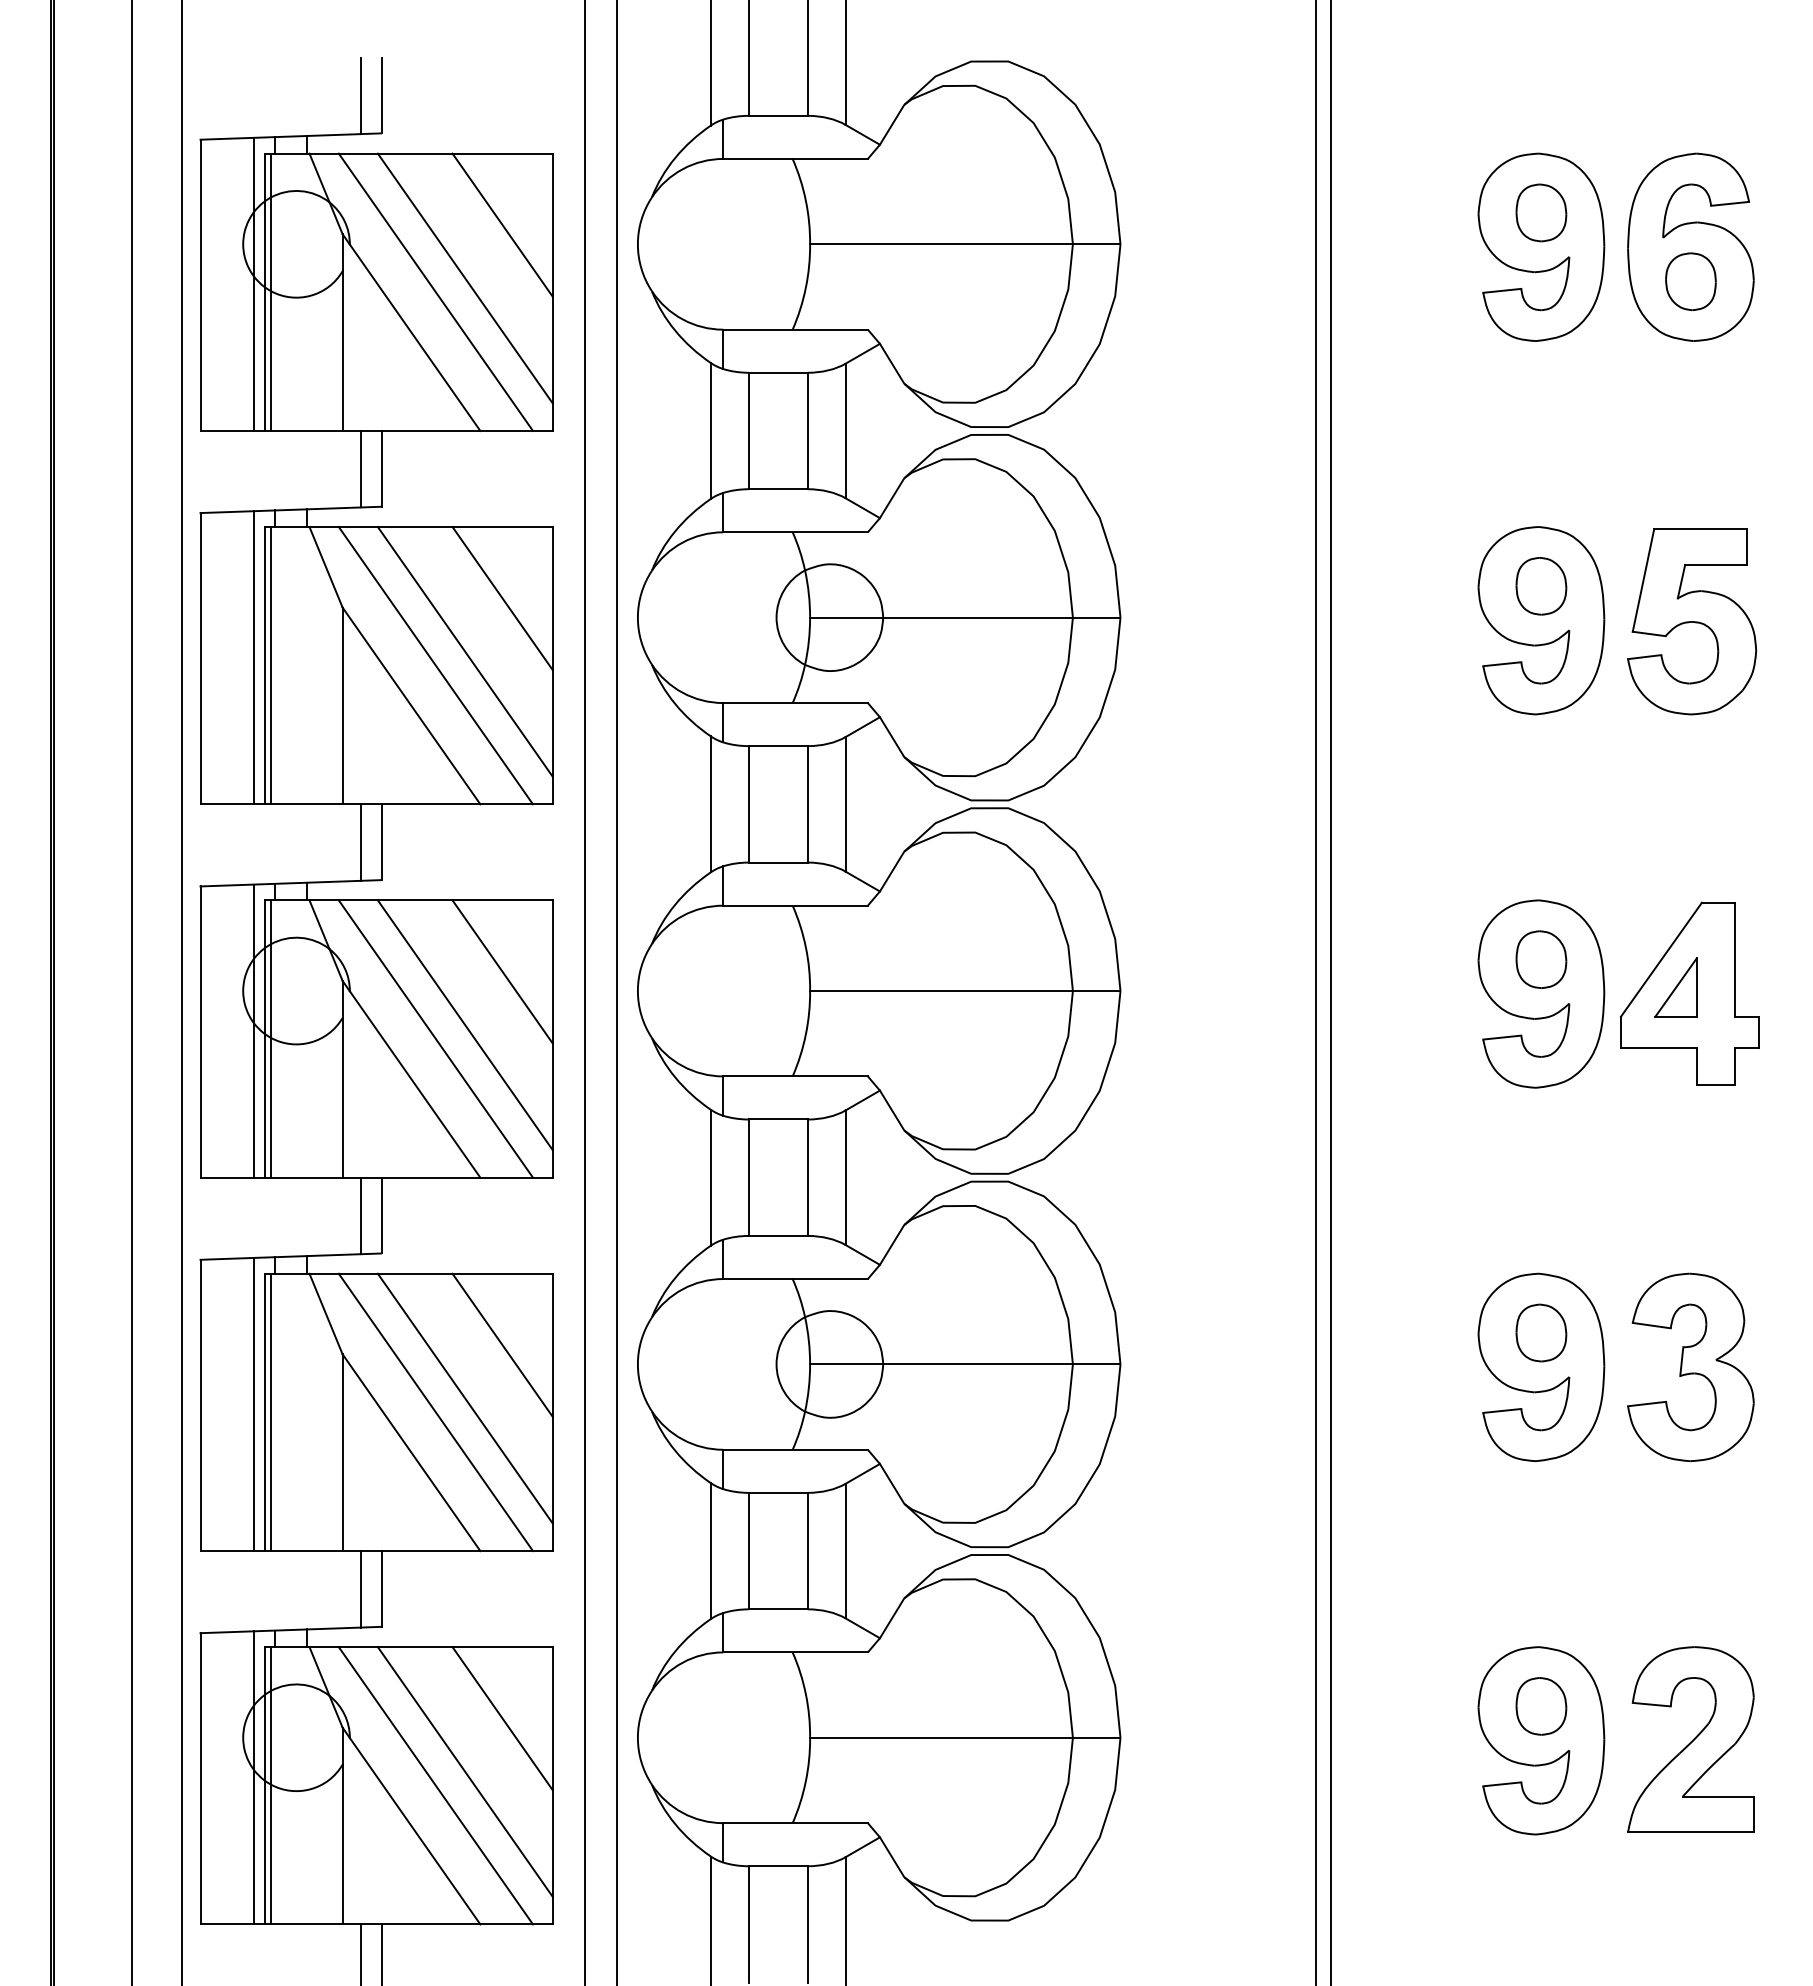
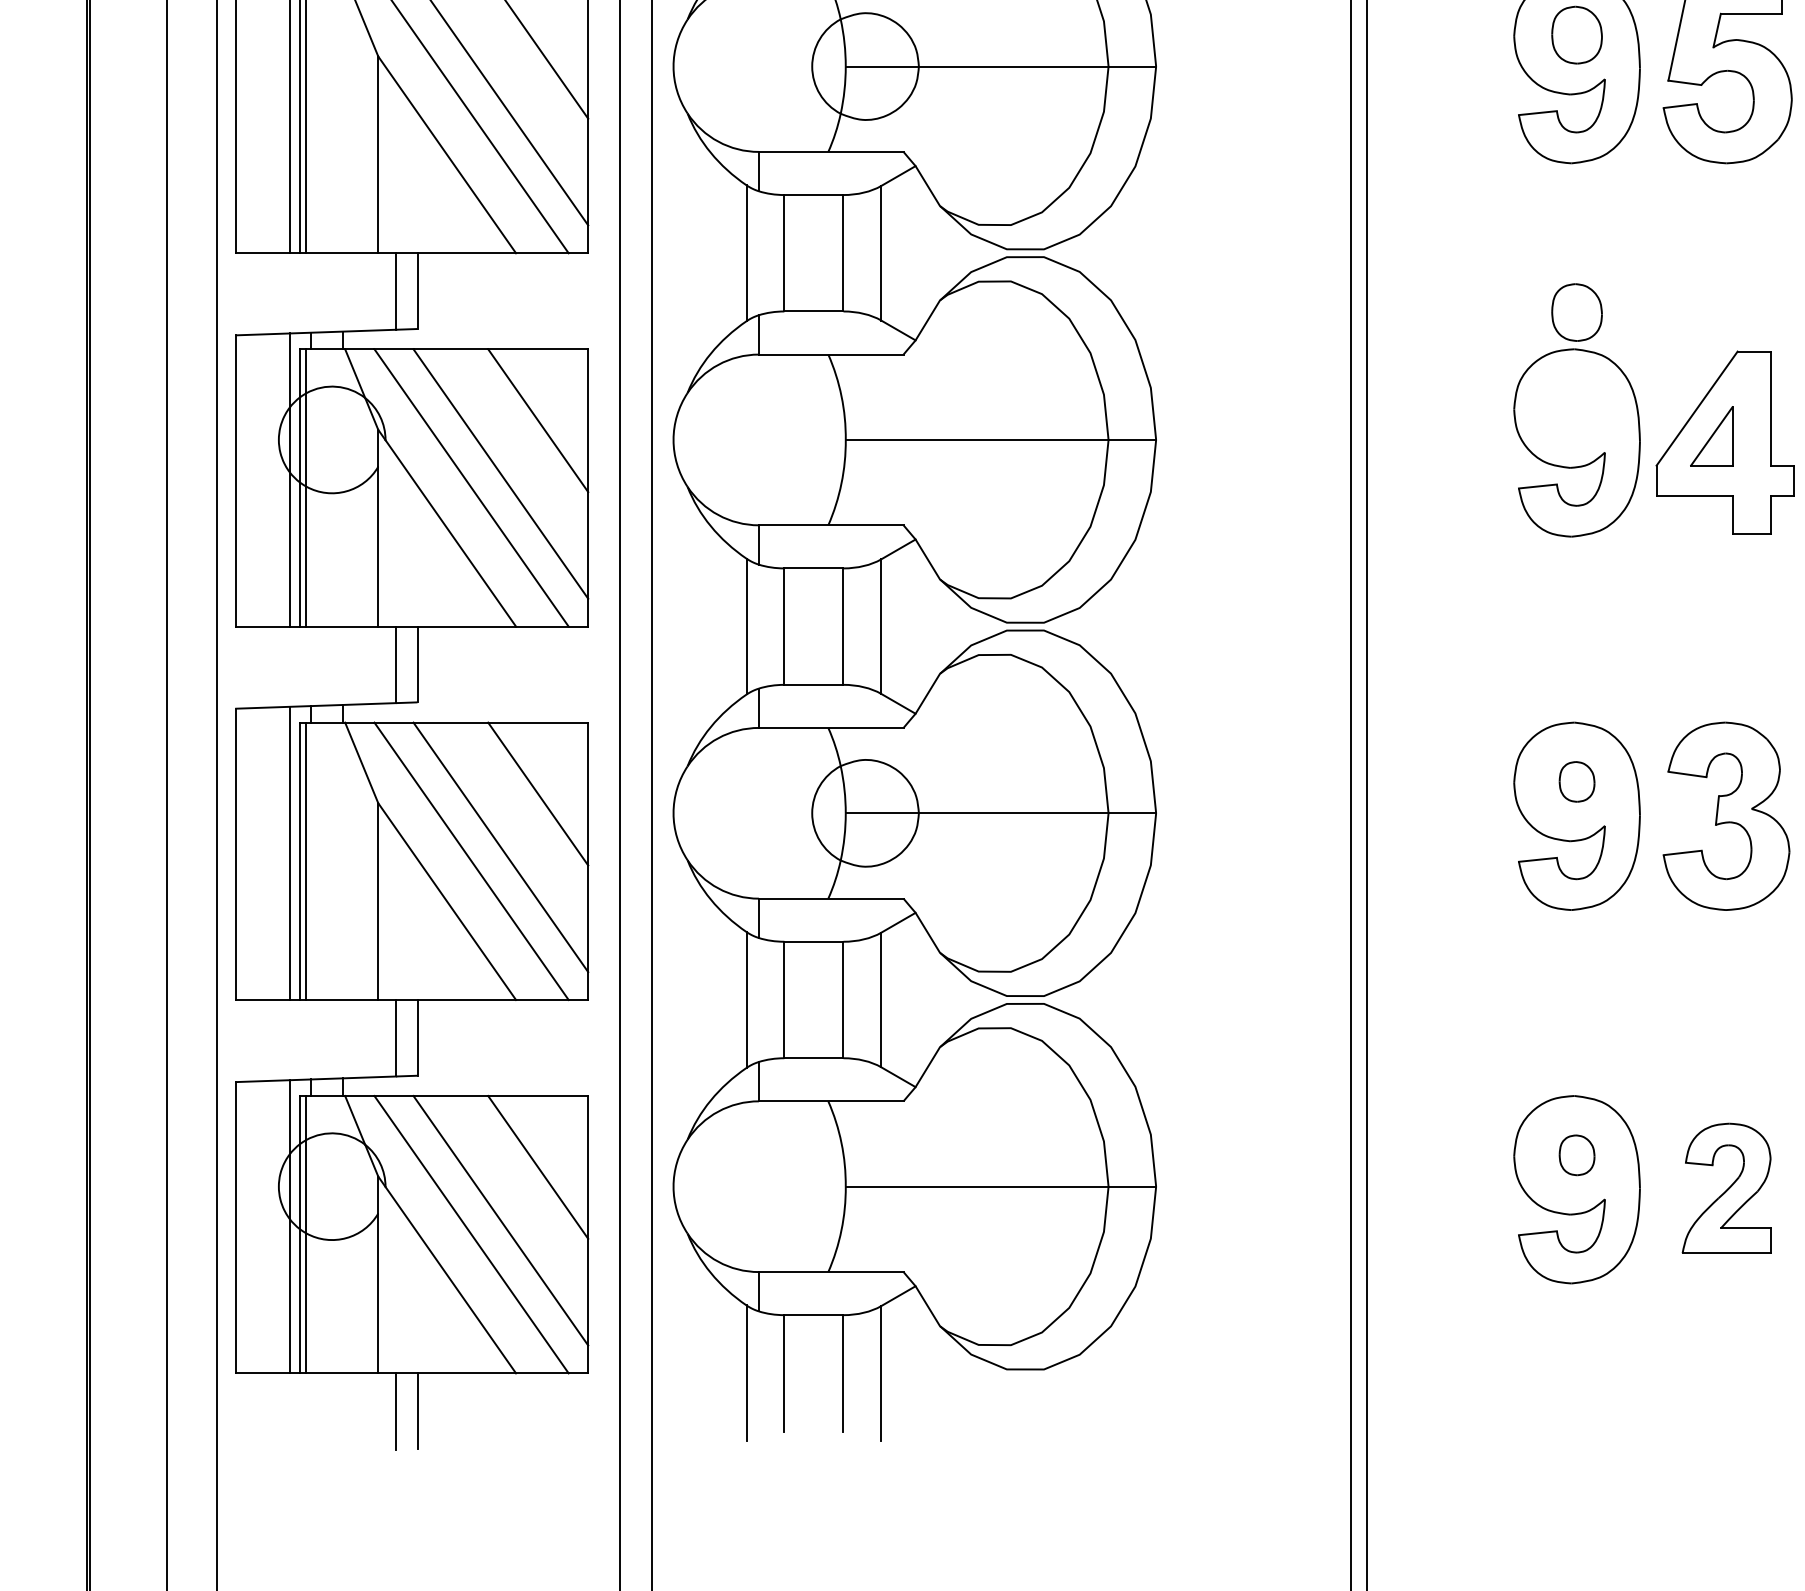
part: (1541, 959) -> (1577, 312), moved
part: (1541, 1332) -> (1577, 781), size x0.7
part: (1541, 1706) -> (1577, 1155), size x0.7
part: (1690, 1739) -> (1726, 1188), size x0.7

